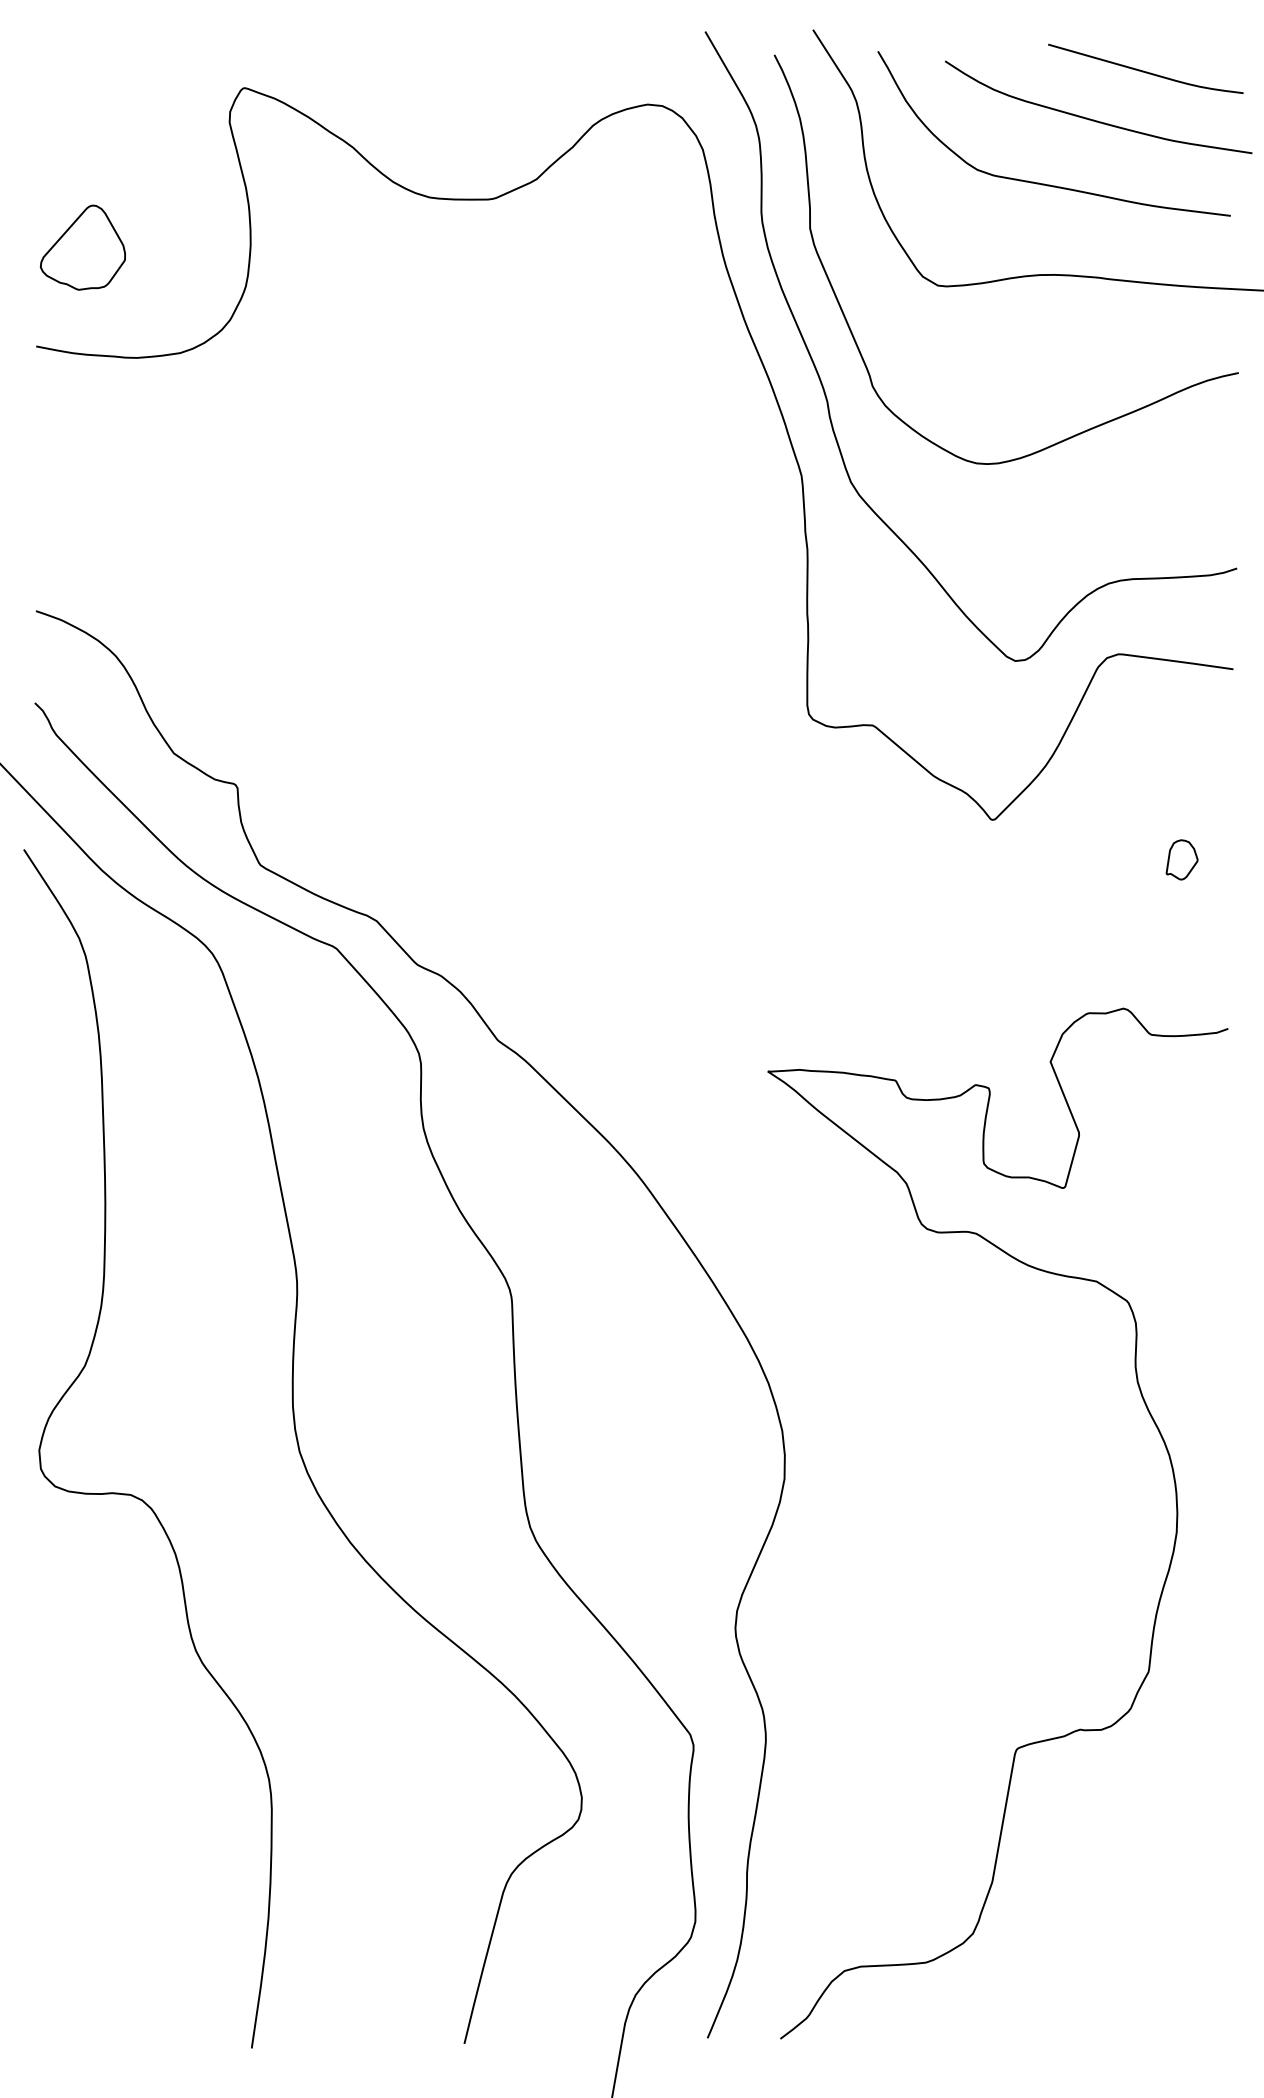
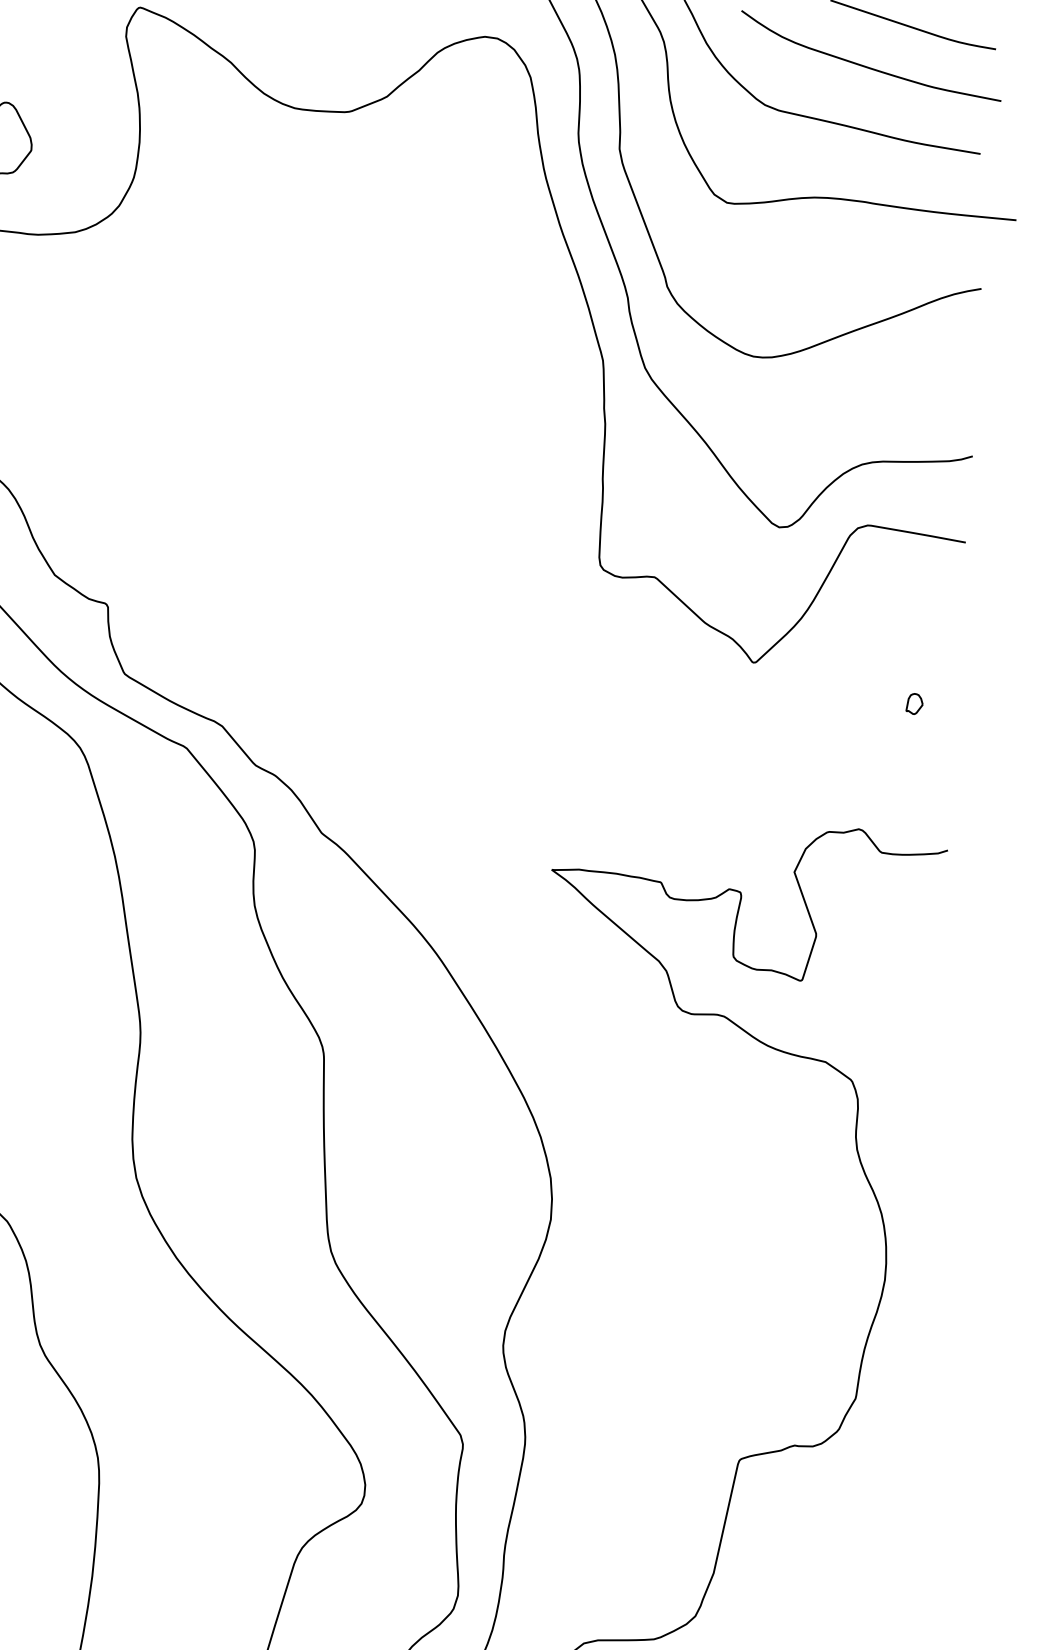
part: (1181, 859) -> (914, 703), size x0.6

